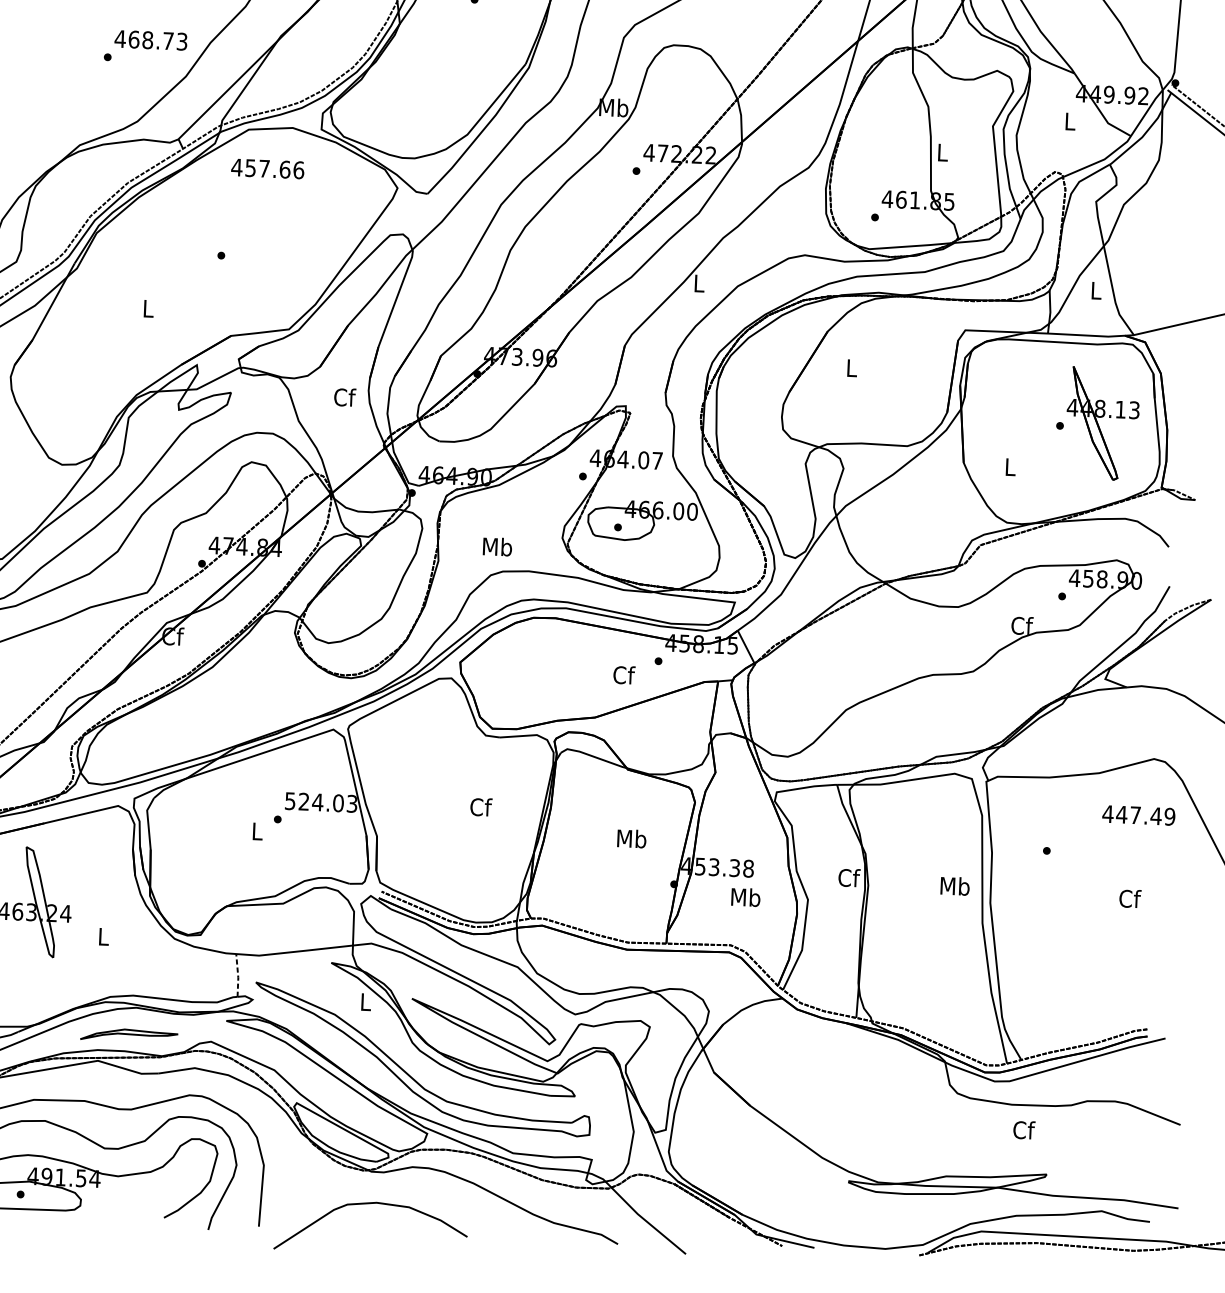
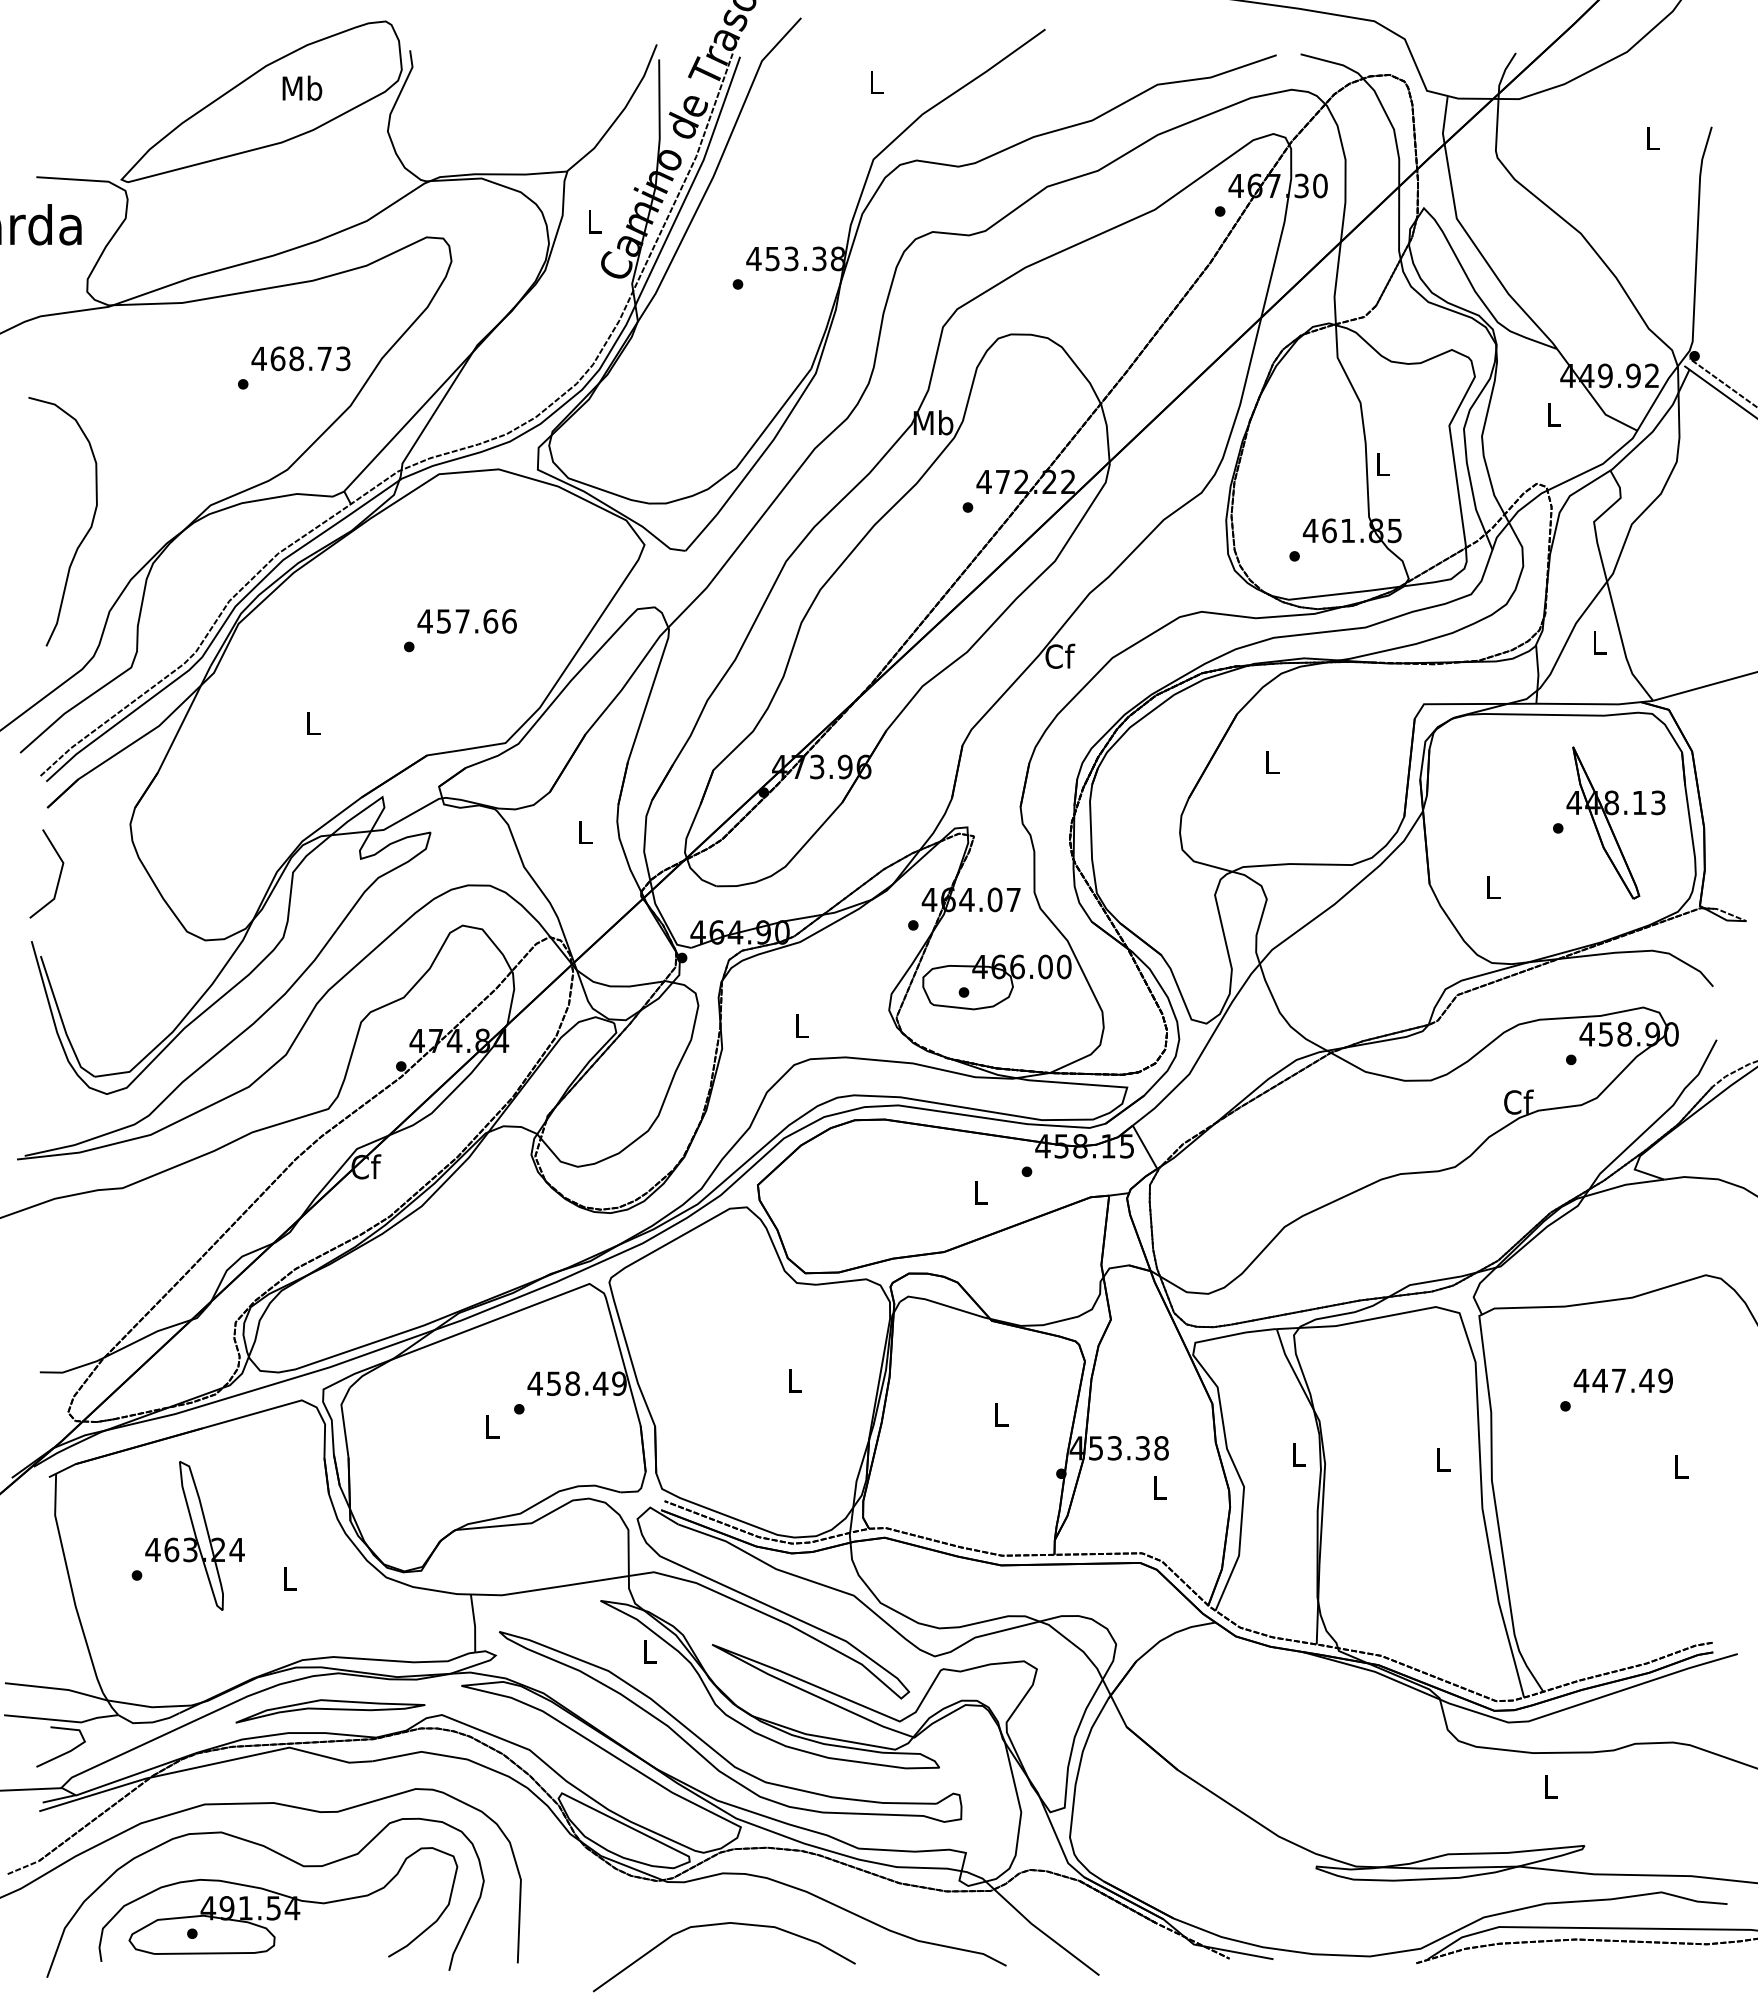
text: (267, 168) -> (466, 621), moved
text: (699, 282) -> (1060, 655), L -> Cf
text: (344, 396) -> (585, 831), Cf -> L
text: (497, 546) -> (801, 1025), Mb -> L
text: (624, 674) -> (981, 1192), Cf -> L
text: (320, 802) -> (576, 1383), 524.03 -> 458.49
text: (480, 807) -> (794, 1380), Cf -> L
text: (1138, 815) -> (1622, 1380), moved
text: (632, 838) -> (1001, 1414), Mb -> L
text: (849, 877) -> (1298, 1454), Cf -> L
text: (954, 886) -> (1442, 1459), Mb -> L
text: (745, 896) -> (1159, 1486), Mb -> L
text: (1130, 898) -> (1681, 1466), Cf -> L
line: (237, 975) -> (474, 1623), dashed -> solid
part: (129, 1035) -> (330, 1711), size x1.43
text: (1024, 1129) -> (1551, 1786), Cf -> L
curve: (367, 1204) -> (718, 1925), moved

